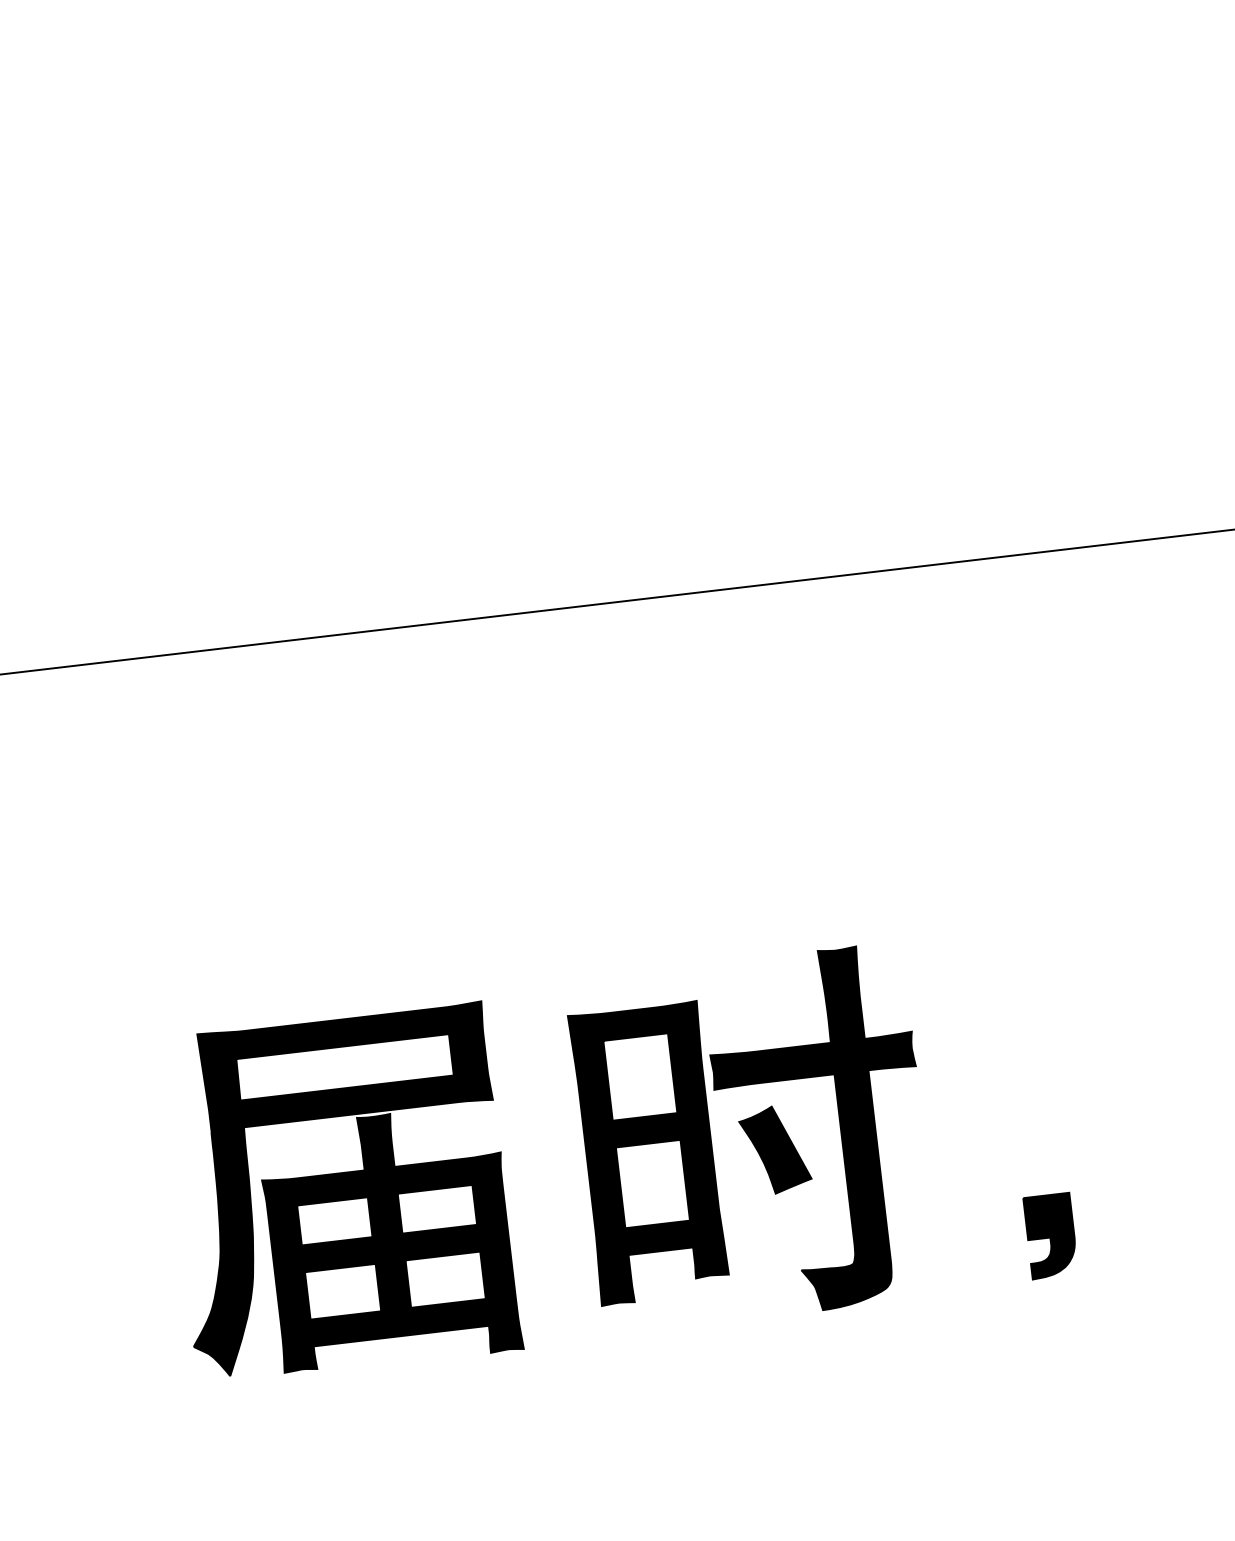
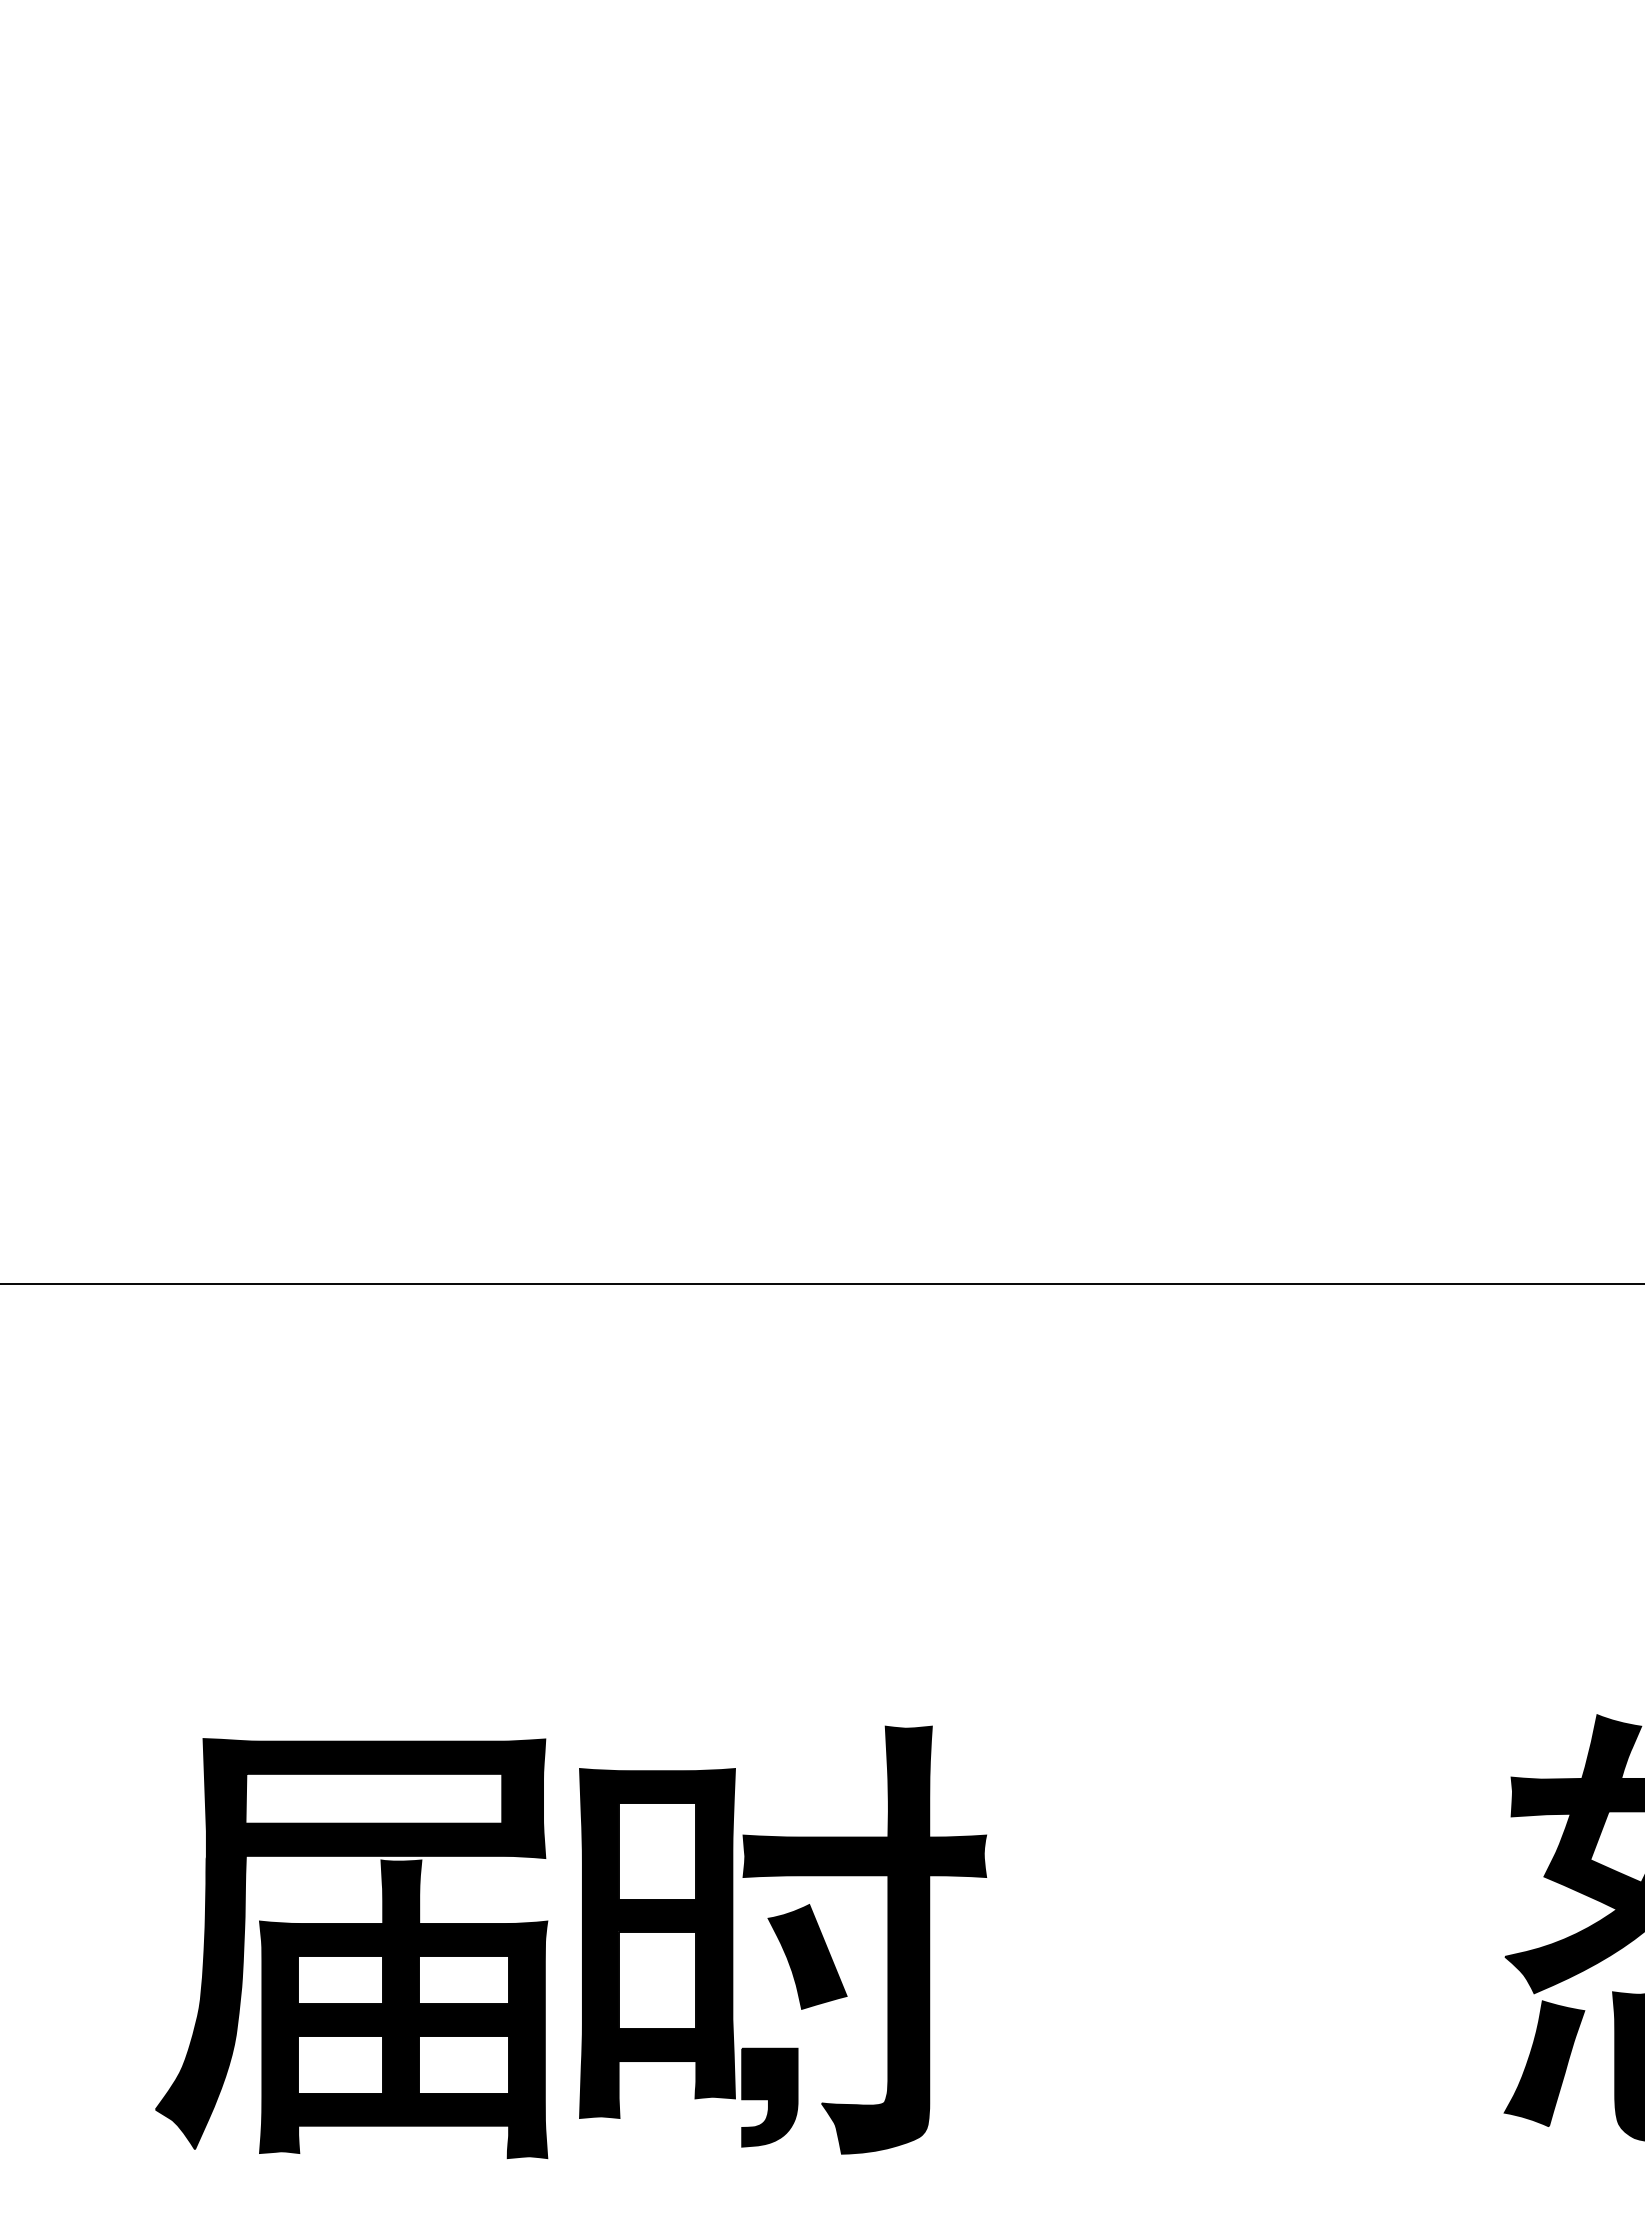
part: (340, 1193) -> (351, 1948), moved
part: (1050, 1236) -> (769, 2097), moved

